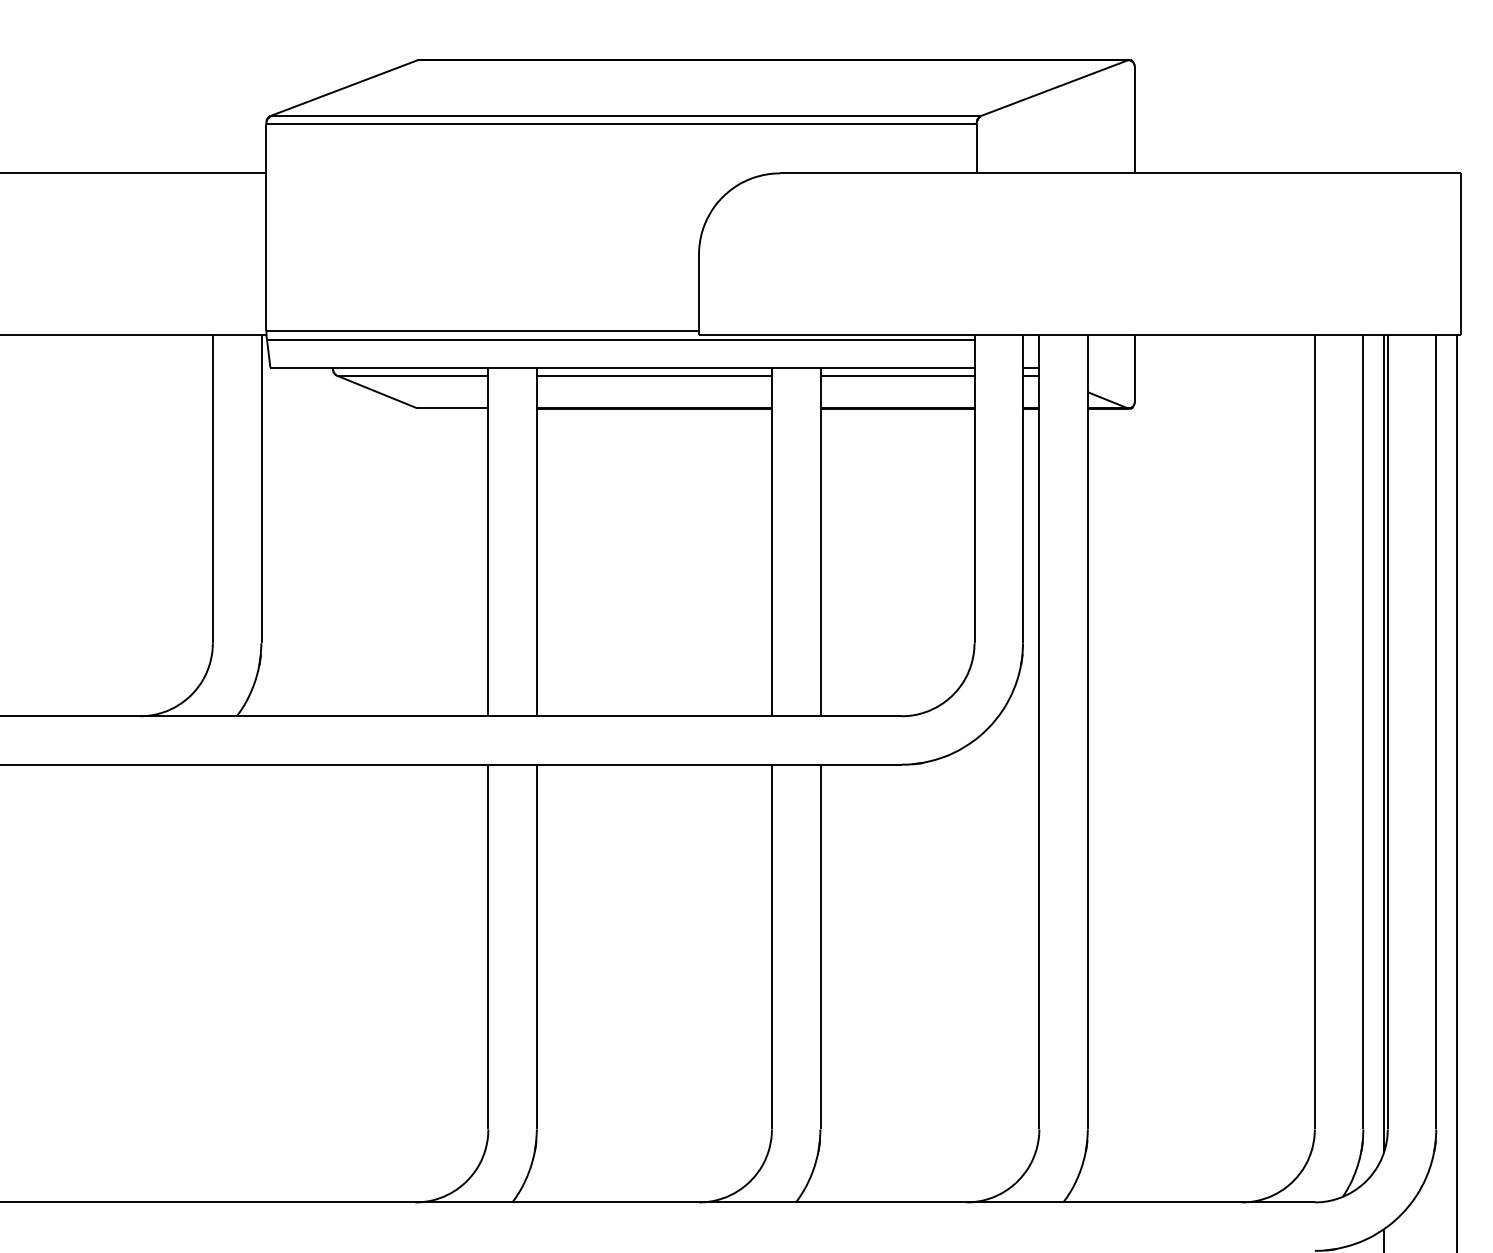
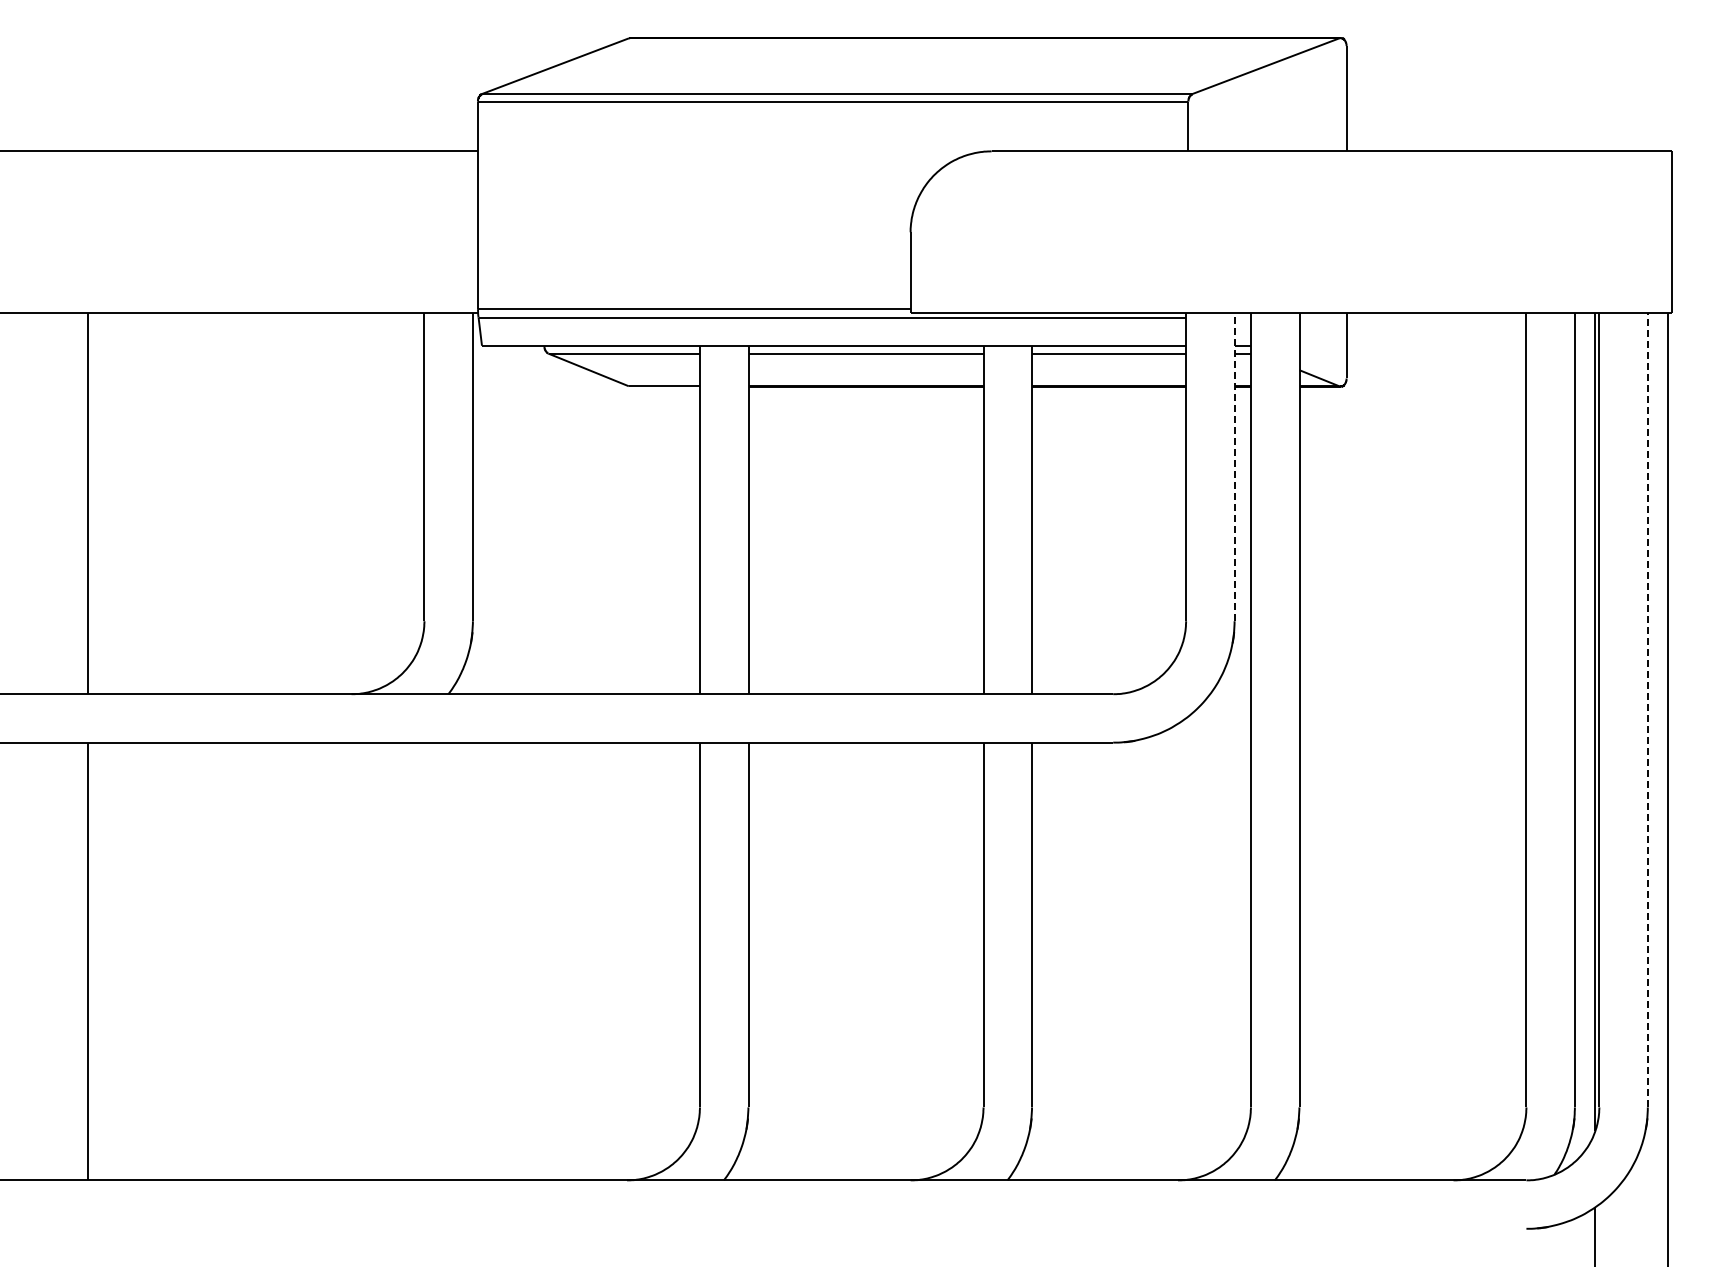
line: (1022, 489) -> (1234, 467), solid -> dashed
line: (1435, 731) -> (1647, 709), solid -> dashed

